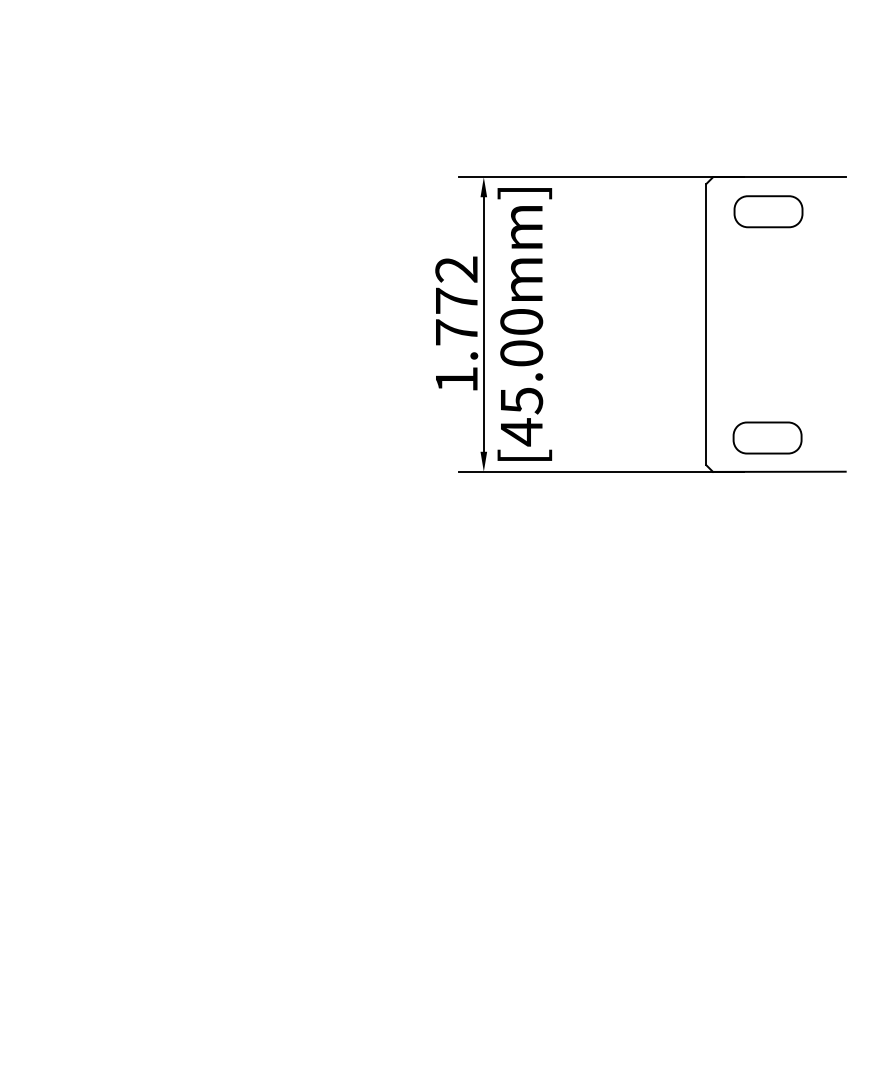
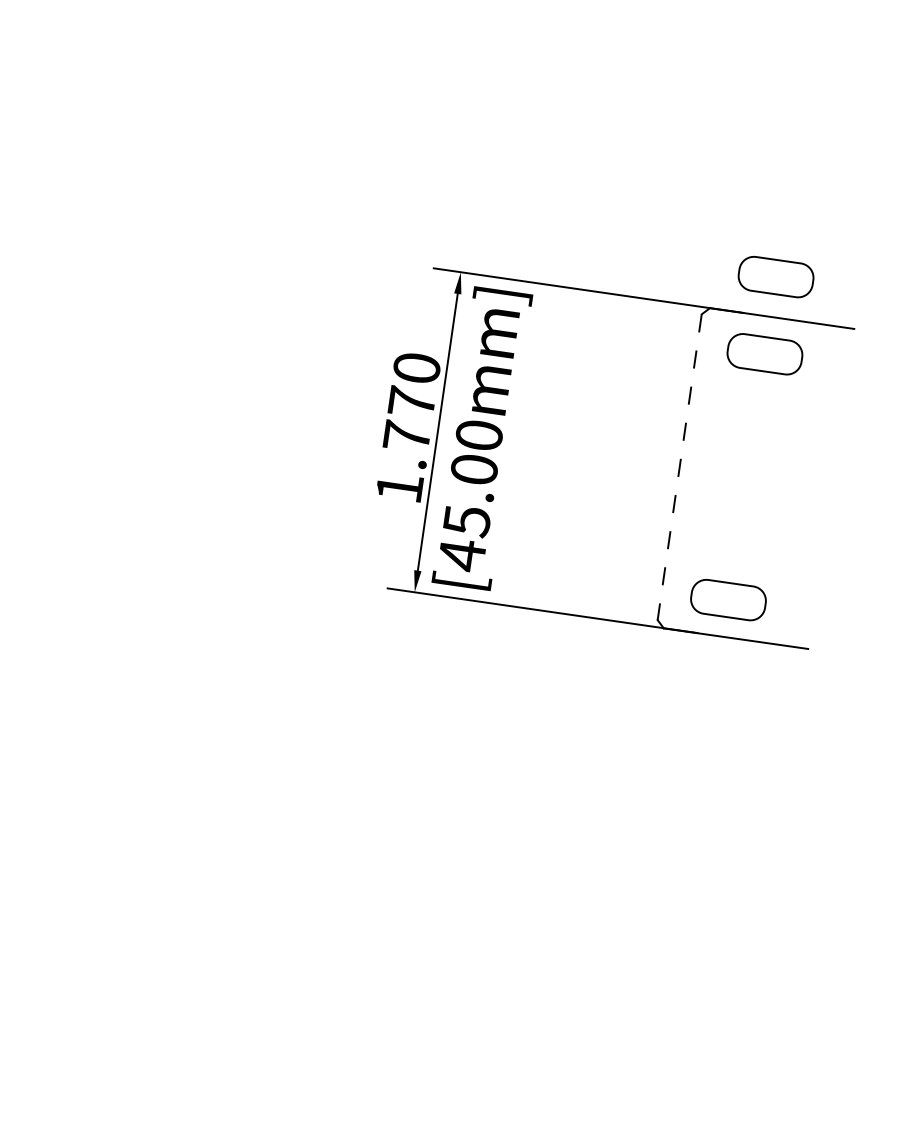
part: (768, 140) -> (776, 276), added
text: (456, 269) -> (416, 368), 1.772 -> 1.770
line: (706, 324) -> (679, 467), solid -> dashed

